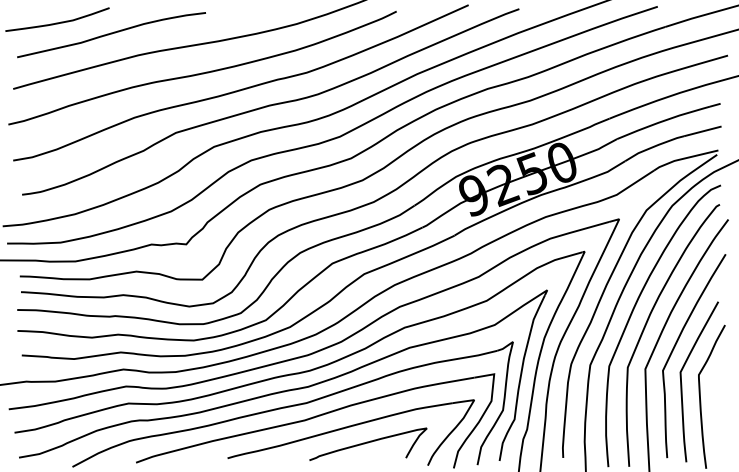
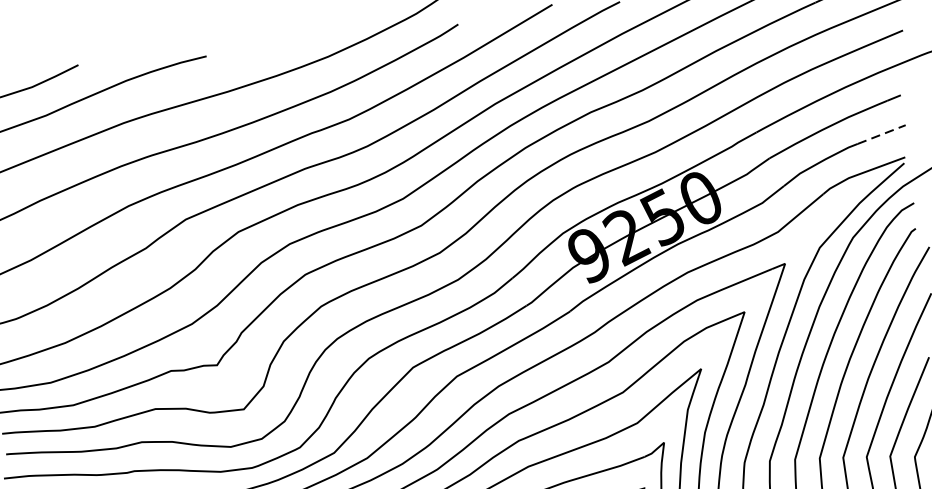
line: (703, 131) -> (882, 134), solid -> dashed

